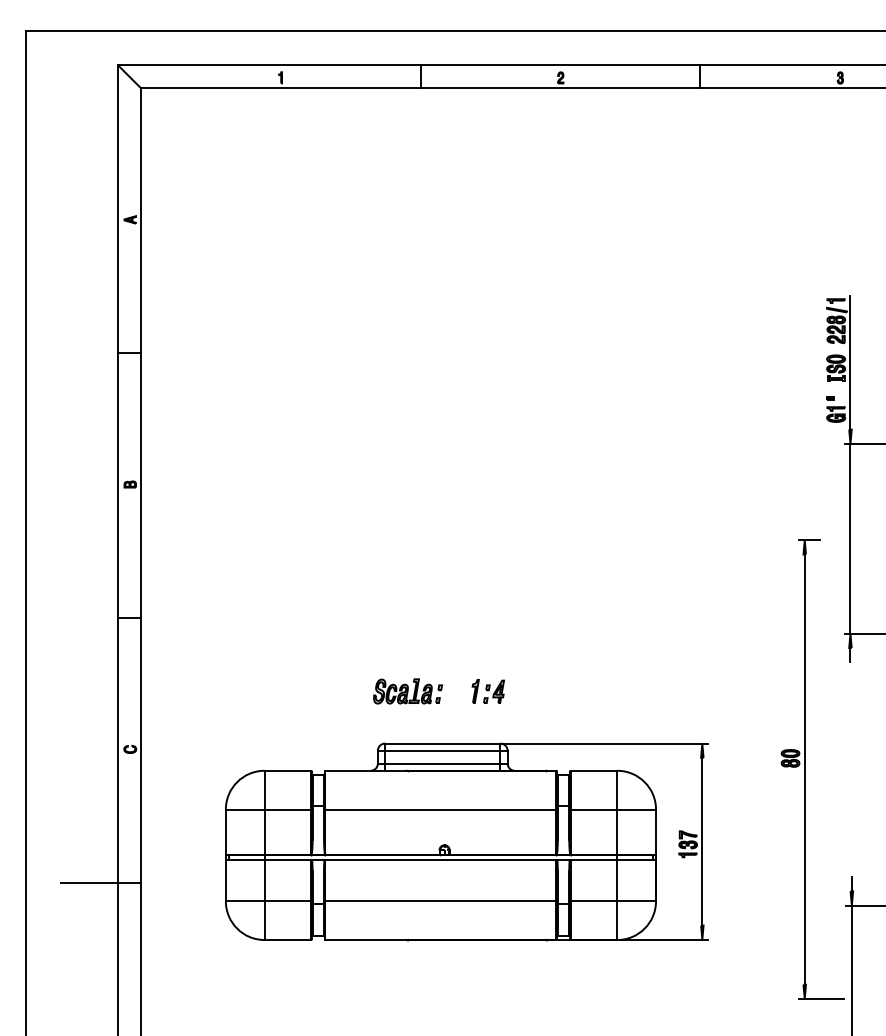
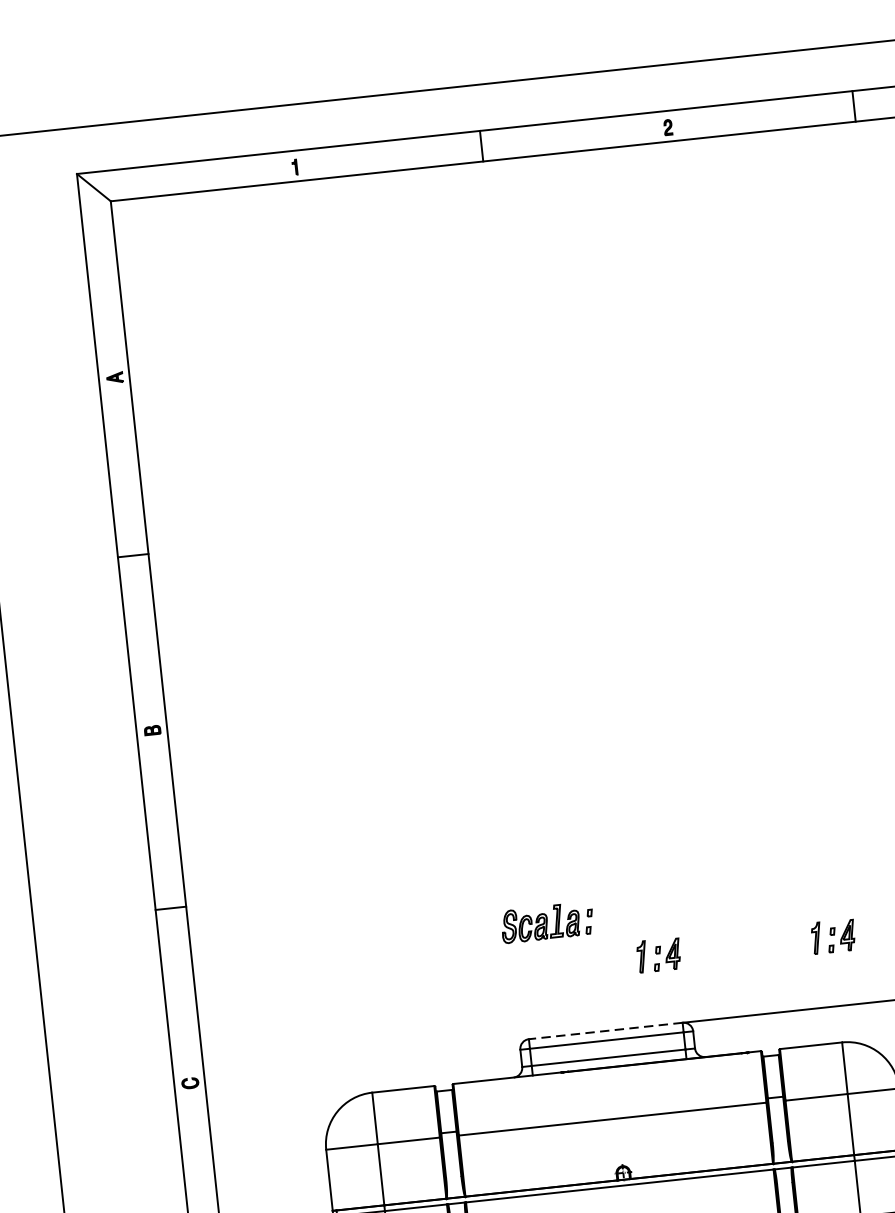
part: (407, 691) -> (546, 922), moved
part: (618, 691) -> (832, 936), added
line: (442, 743) -> (605, 1030), solid -> dashed

